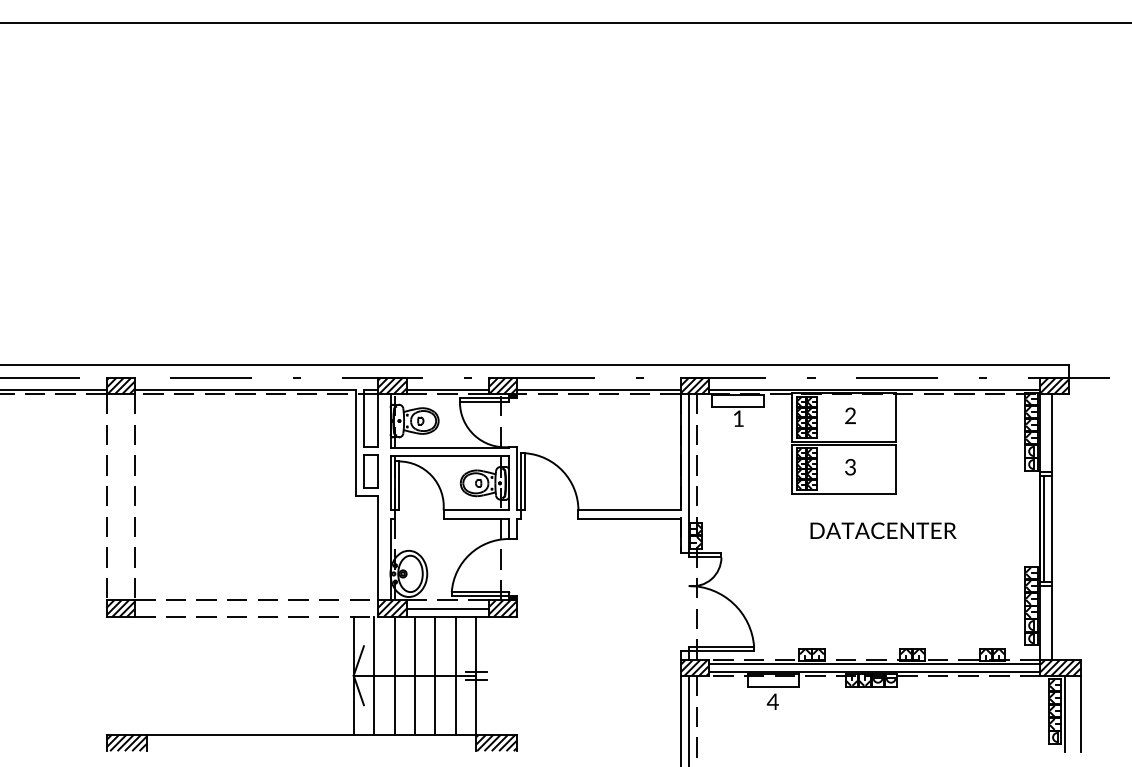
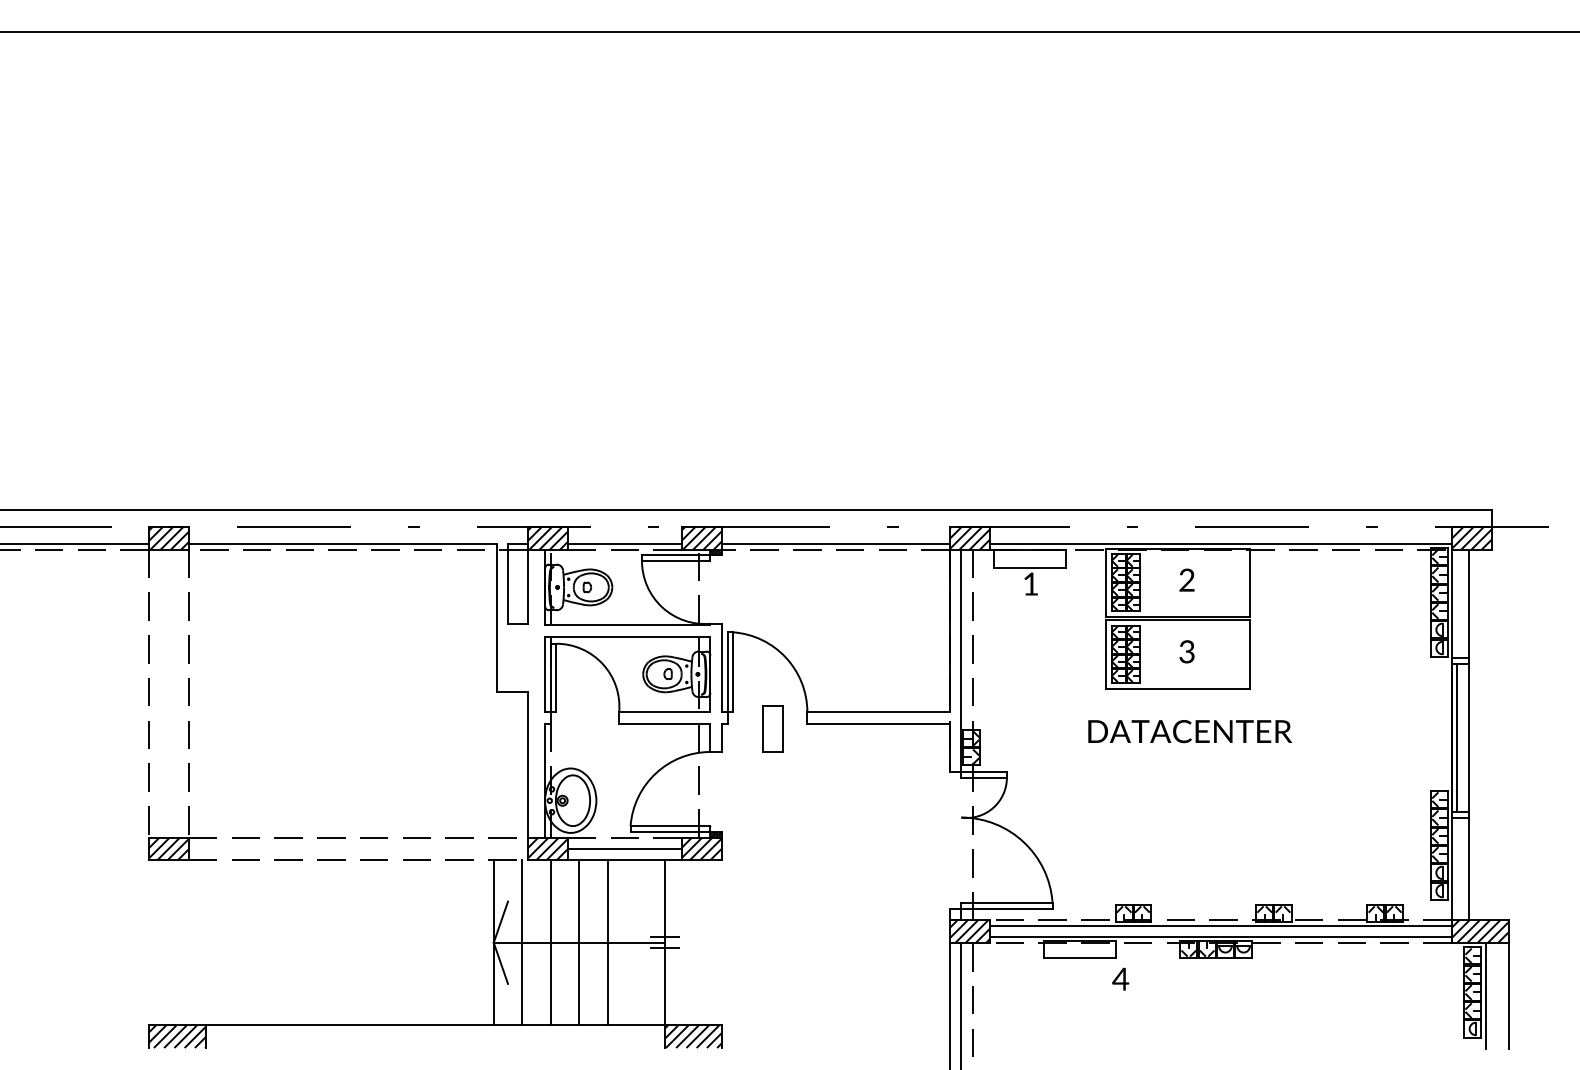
part: (370, 471) -> (772, 728), moved
text: (883, 530) -> (1189, 731), moved
line: (456, 675) -> (636, 942), removed
text: (772, 701) -> (1120, 978), moved

